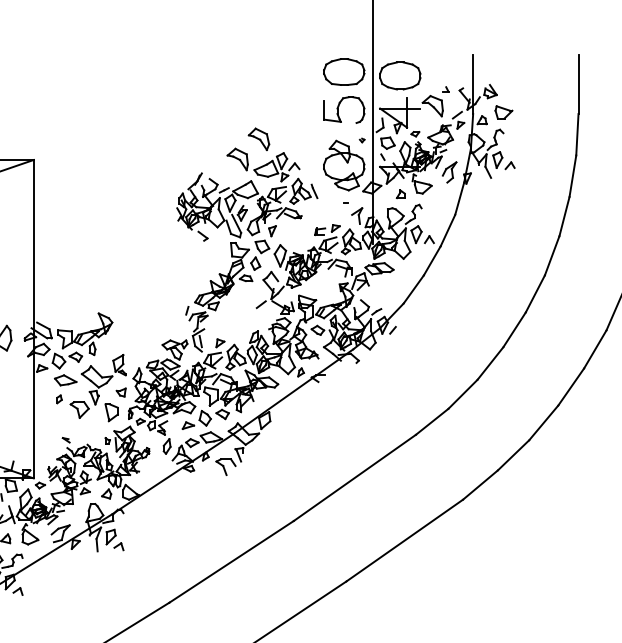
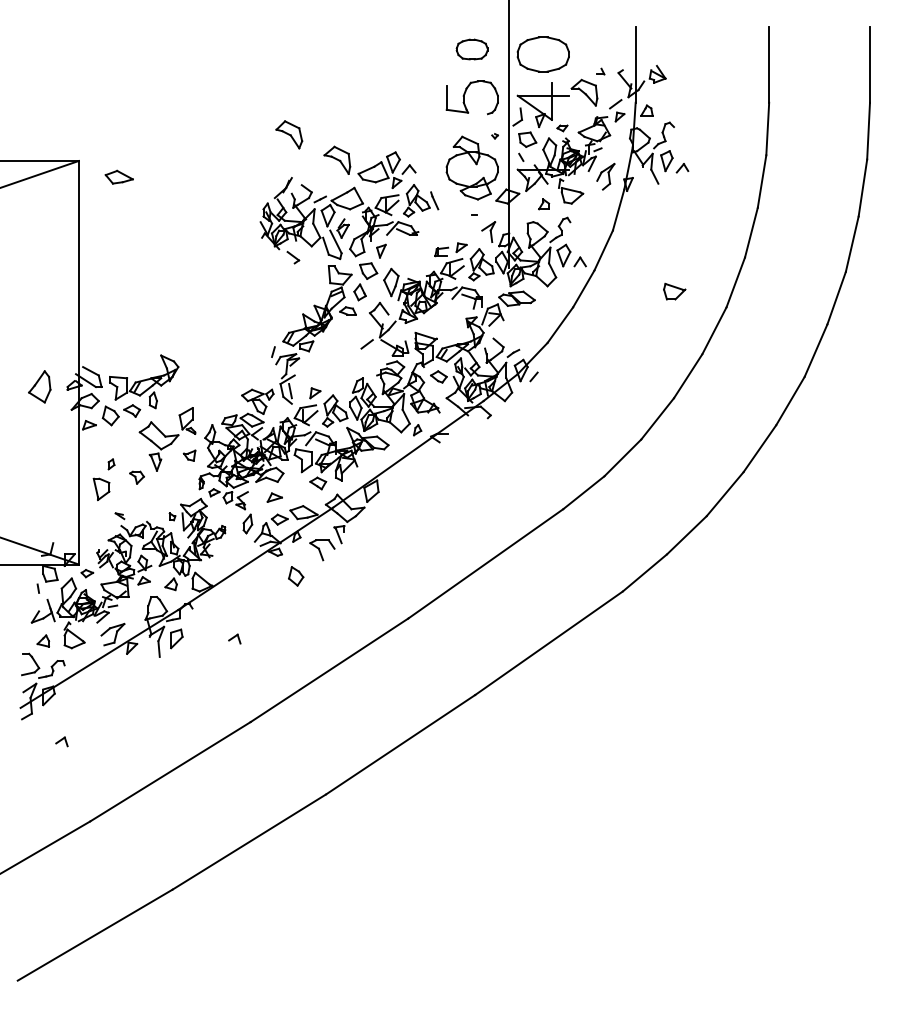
part: (343, 72) -> (471, 49), size x0.6
part: (503, 112) -> (674, 291), moved
part: (259, 139) -> (289, 134), moved
part: (65, 379) -> (118, 176), moved
part: (79, 409) -> (136, 477), size x0.6
part: (111, 412) -> (101, 489), moved
part: (205, 418) -> (296, 576), moved
part: (118, 546) -> (234, 638), moved
part: (17, 591) -> (61, 741), moved

